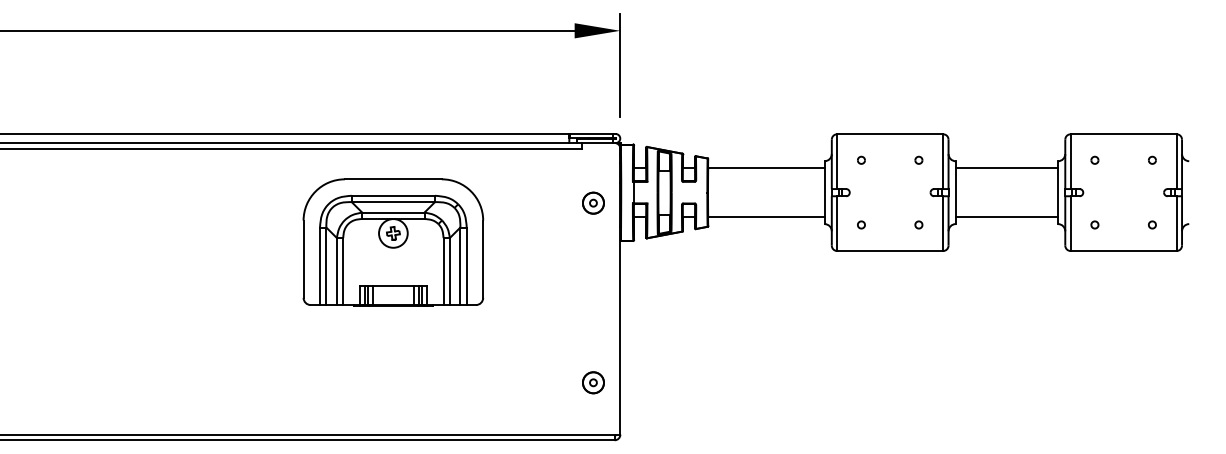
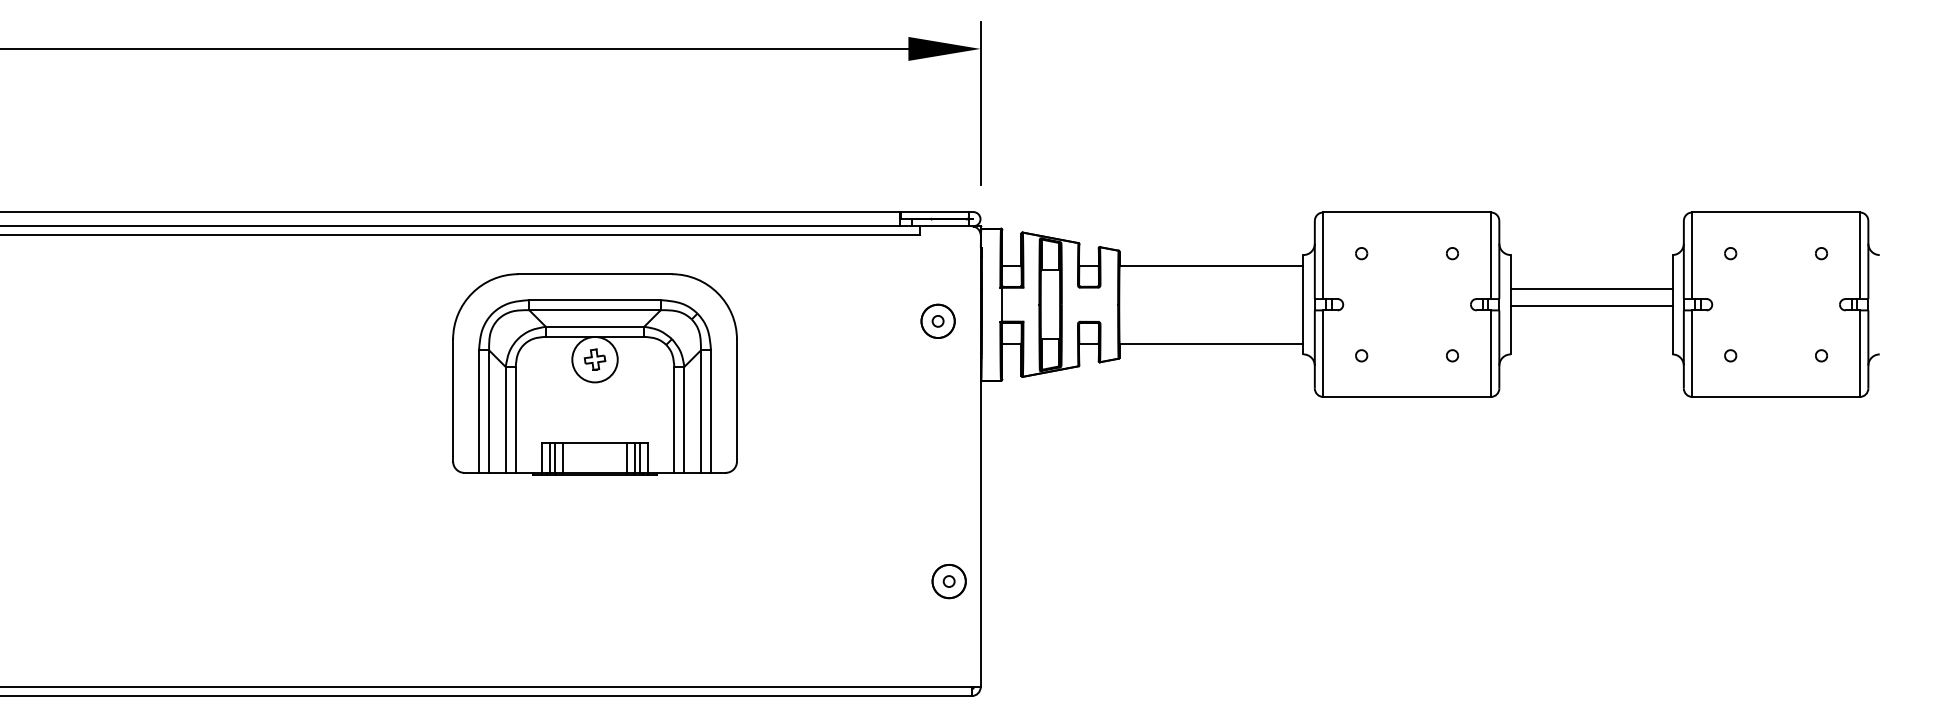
line: (1006, 167) -> (1590, 288), moved
line: (1006, 217) -> (1590, 306), moved
part: (393, 242) -> (595, 374), moved
part: (593, 382) -> (949, 581), moved

